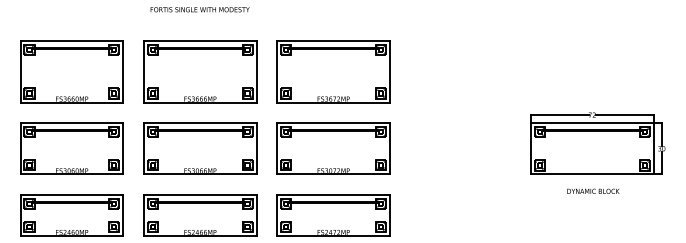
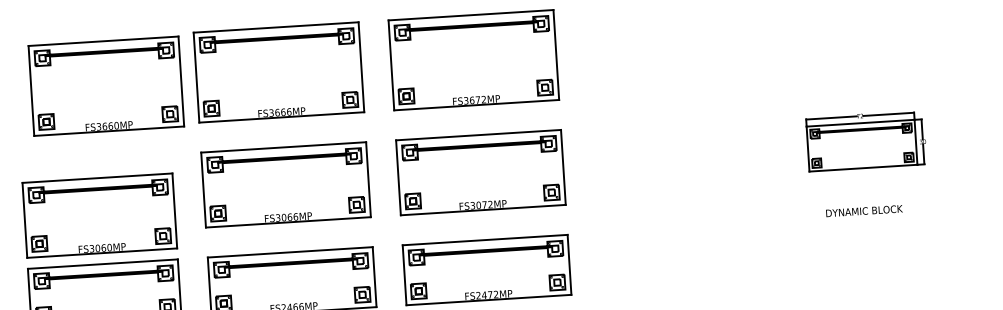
part: (71, 71) -> (105, 85), moved
part: (597, 143) -> (866, 140), size x0.6
part: (71, 148) -> (99, 215), moved

